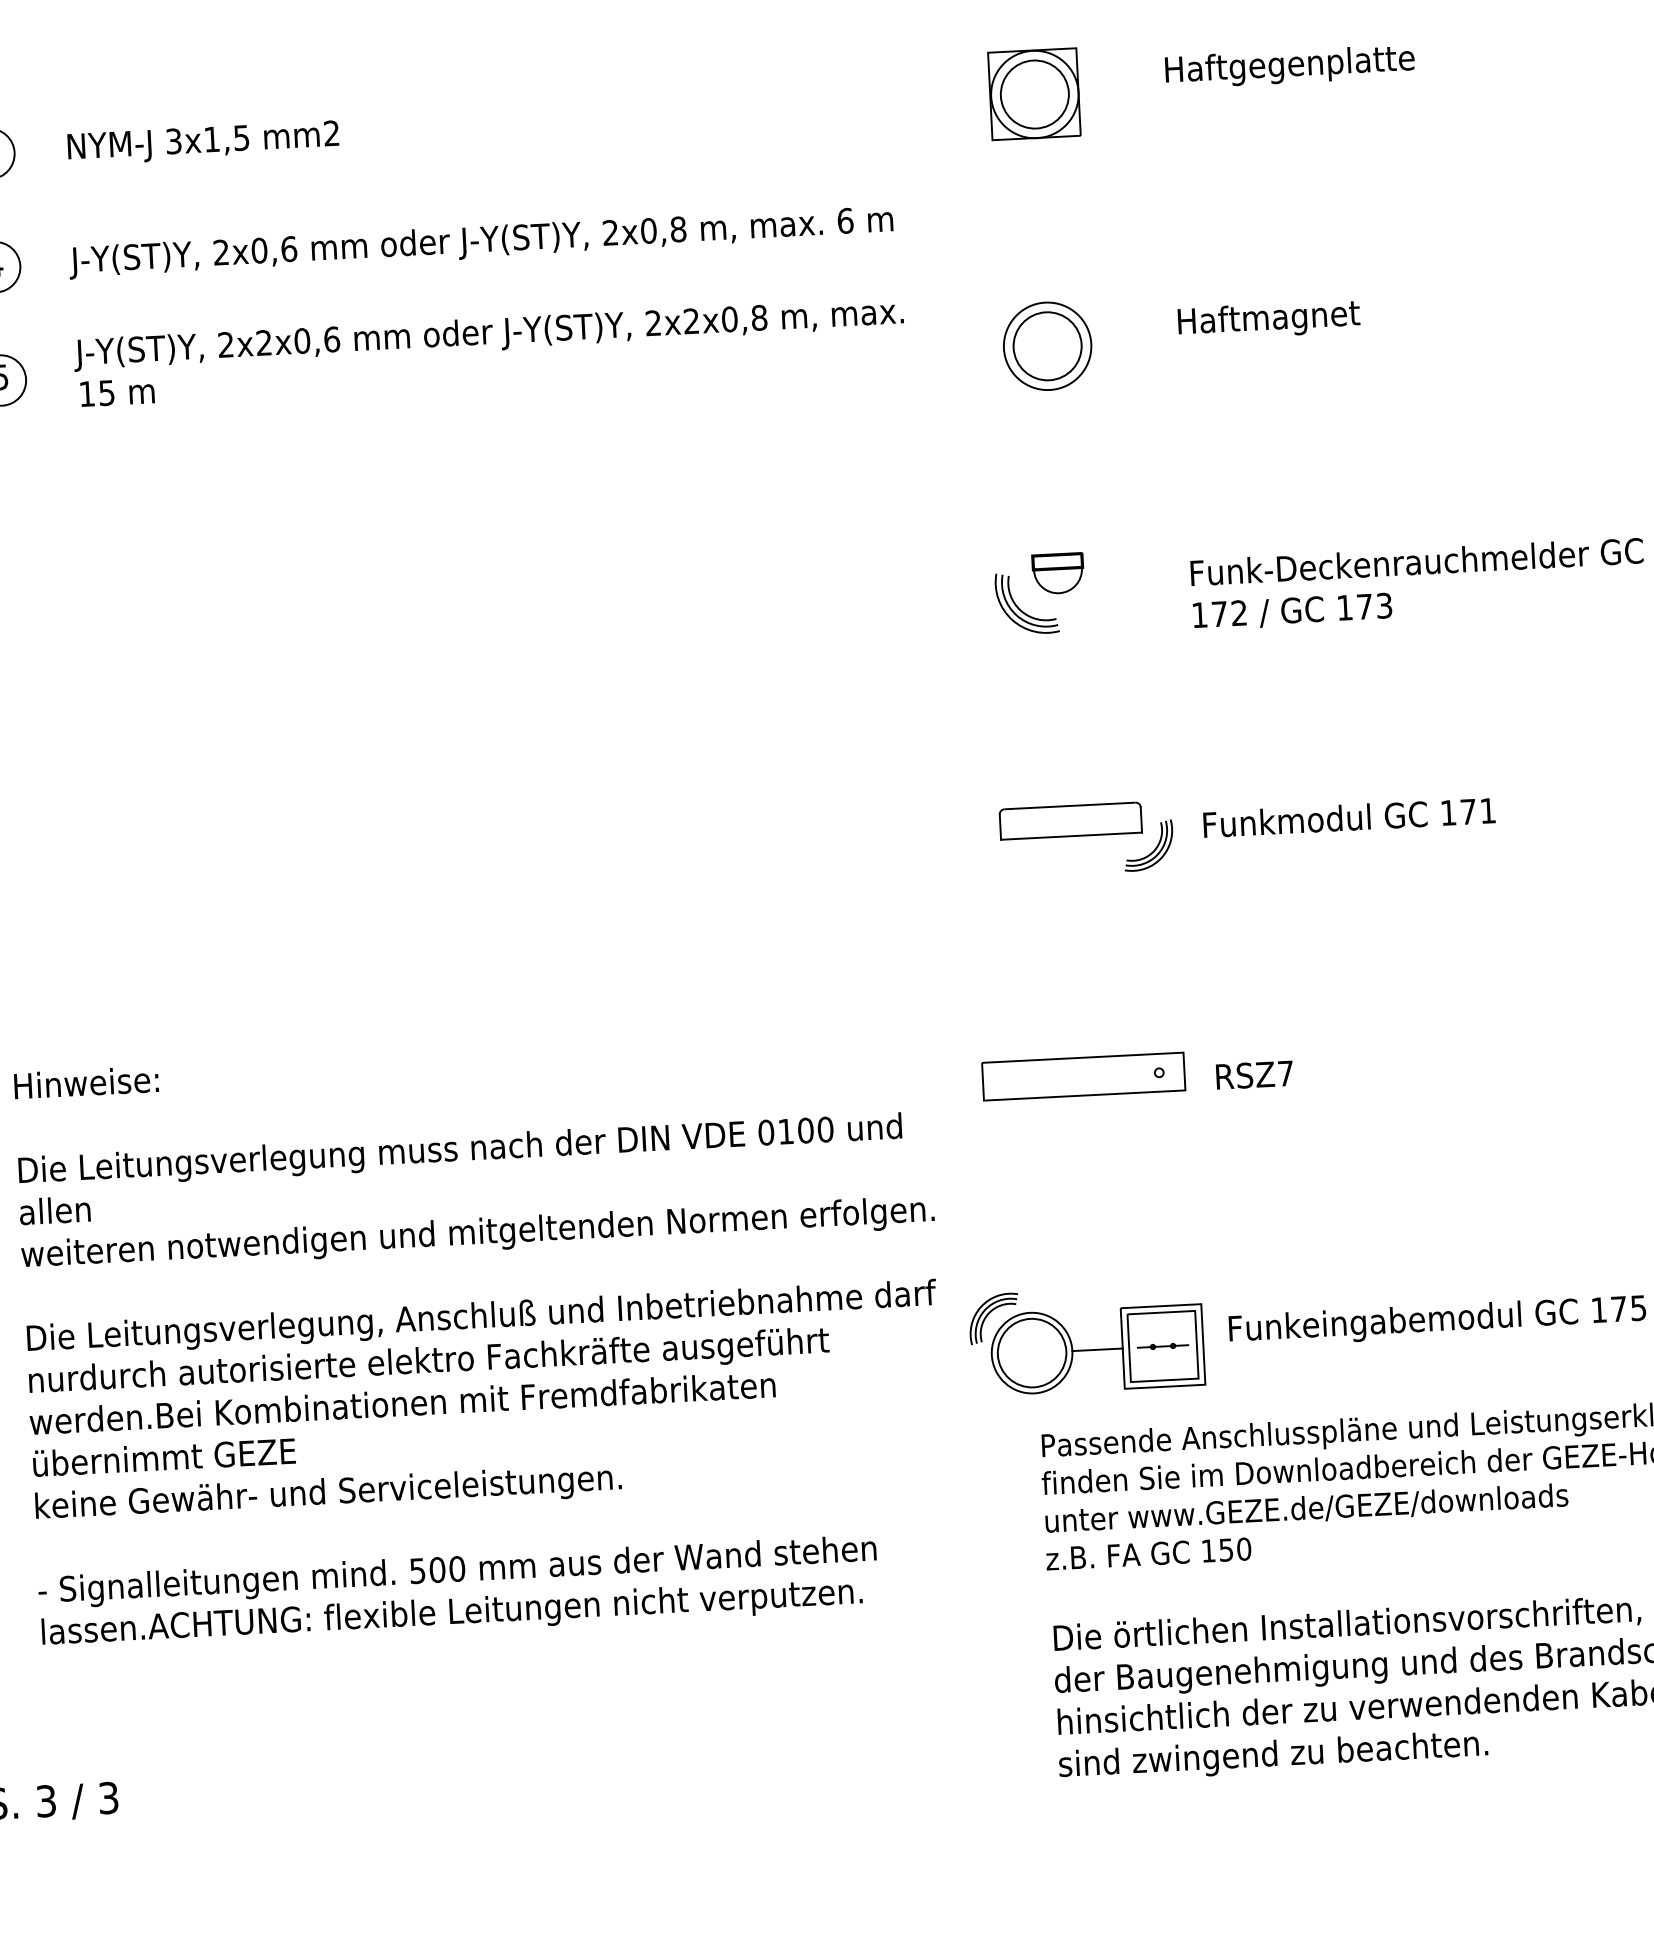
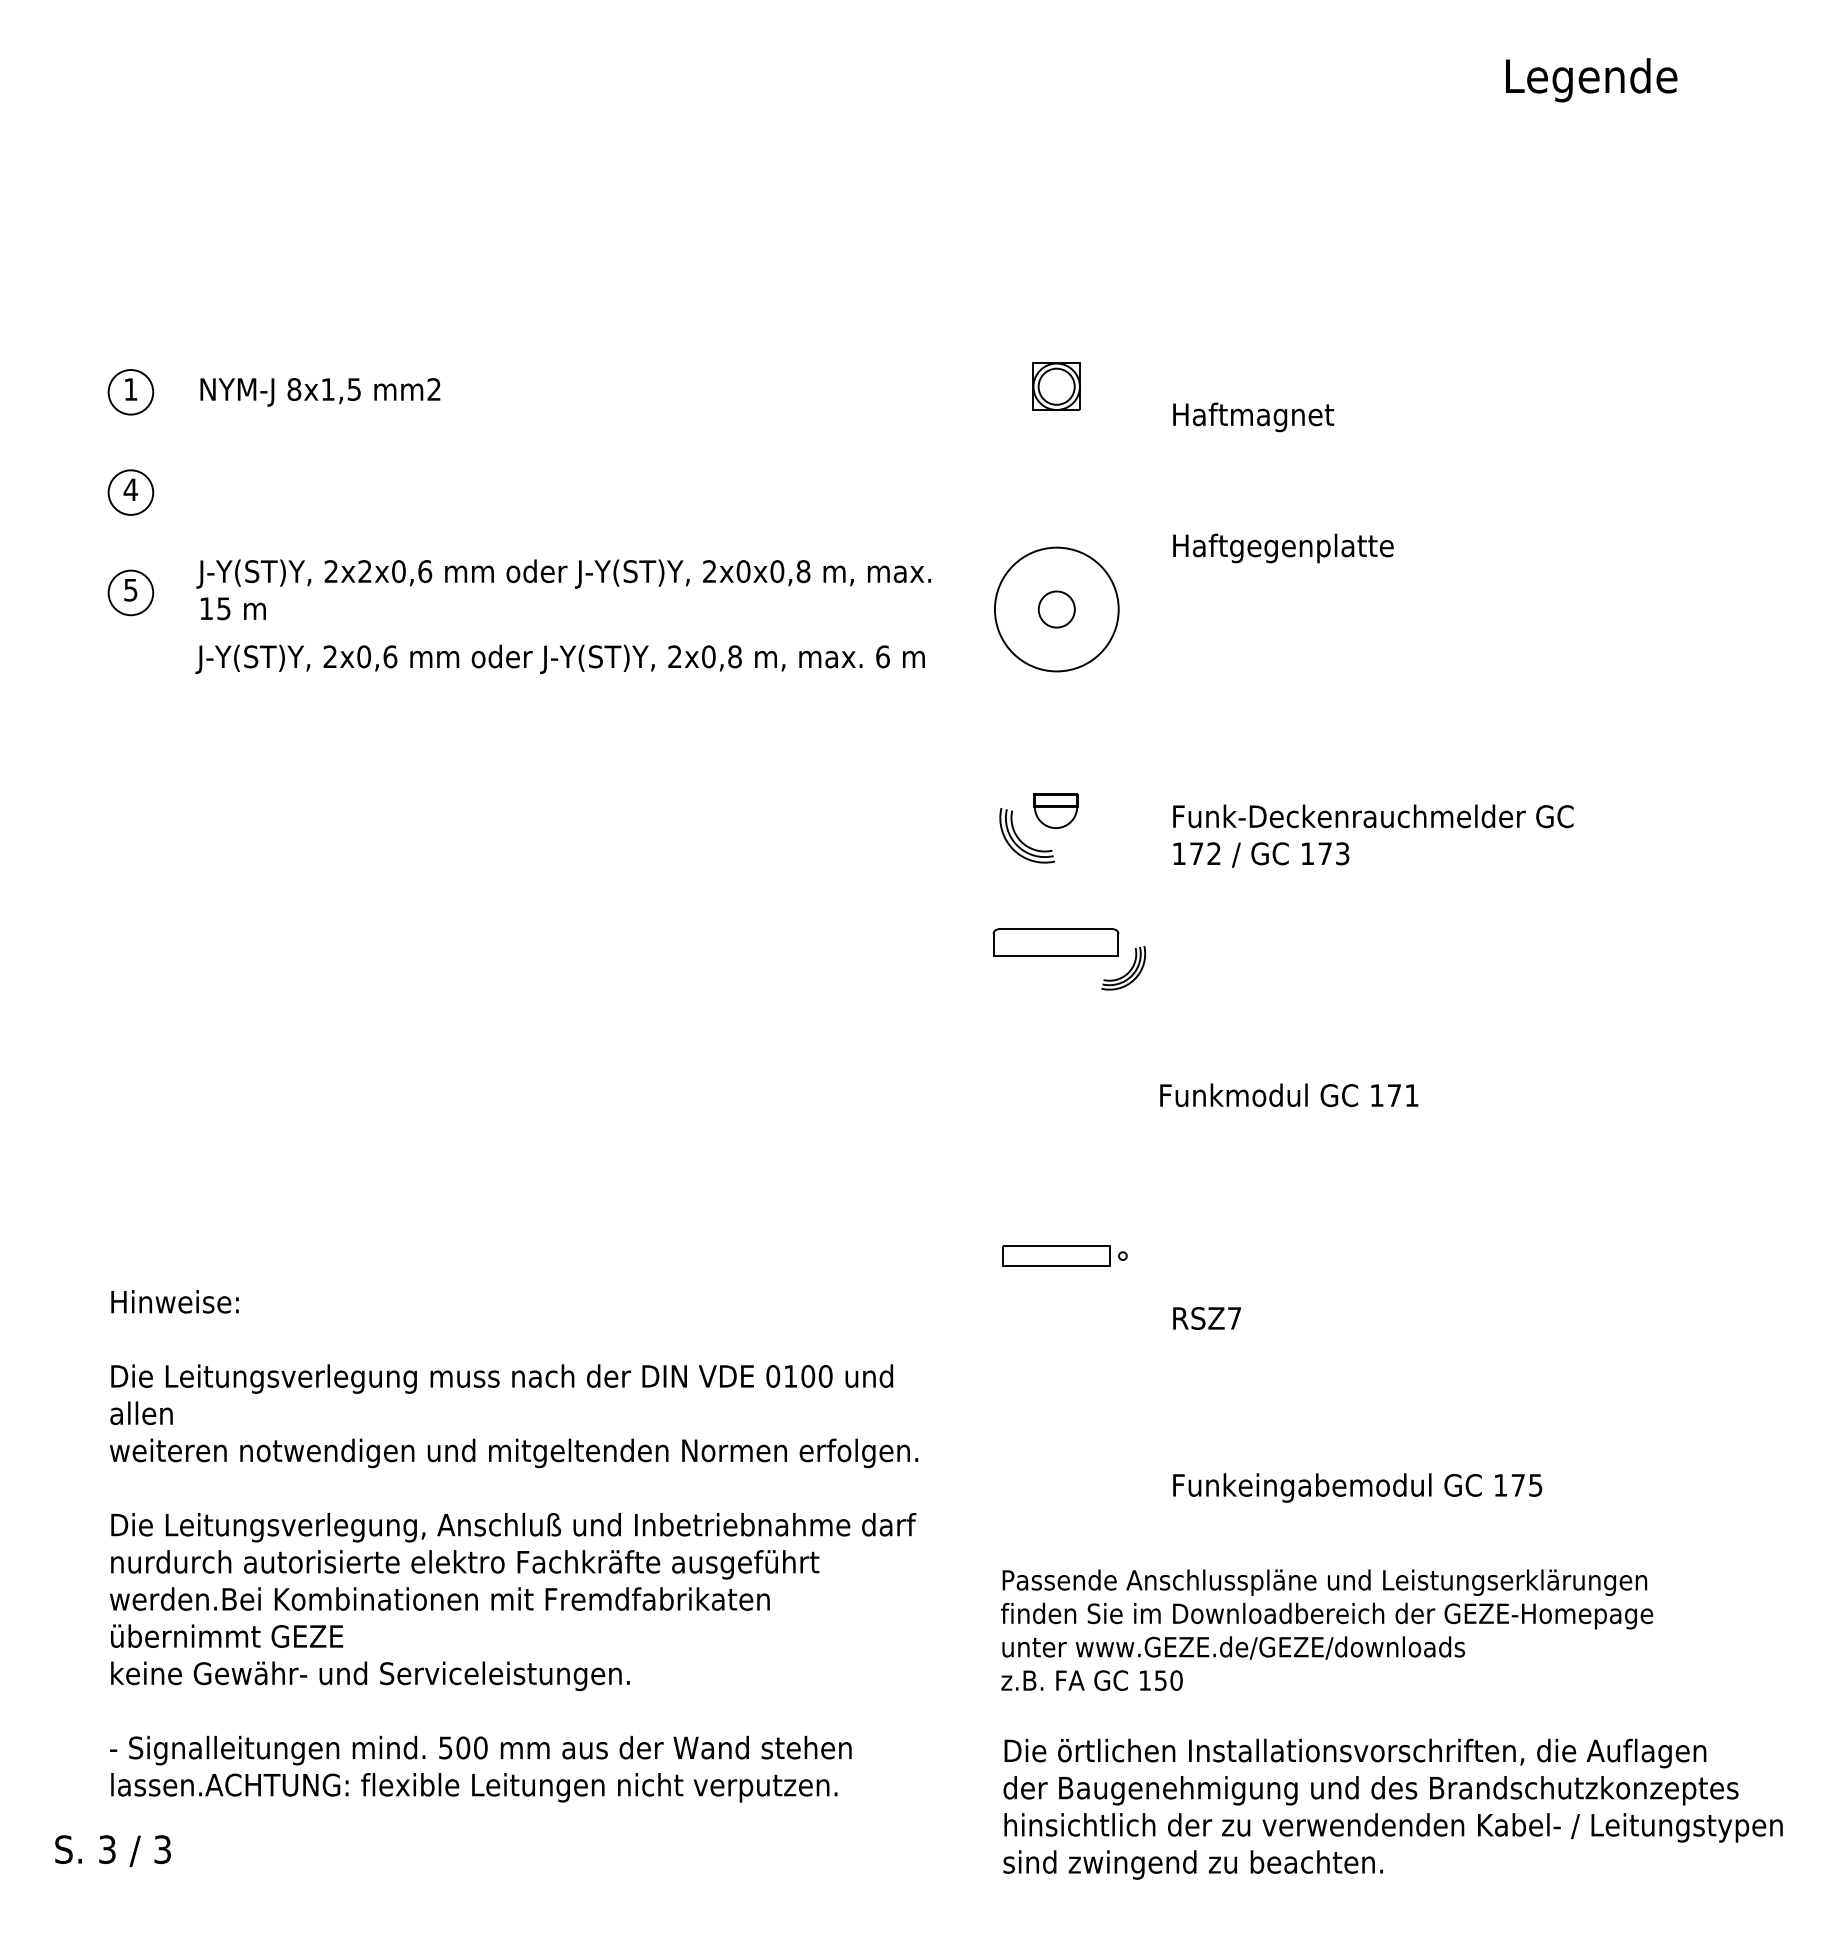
text: (1290, 66) -> (1283, 548), moved
part: (1034, 94) -> (1056, 386), size x0.6
text: (174, 141) -> (294, 389), 3x1,5 -> 8x1,5
text: (480, 241) -> (559, 658), moved
text: (1269, 320) -> (1253, 417), moved
text: (691, 321) -> (743, 571), 2x2x0,8 -> 2x0x0,8
circle: (1047, 346) -> (1056, 609), size x0.6
circle: (1047, 346) -> (1056, 609), size x1.6
text: (1349, 816) -> (1289, 1094), moved
part: (1086, 839) -> (1069, 959), moved
part: (1083, 1075) -> (1055, 1255), size x0.6
text: (1254, 1075) -> (1206, 1318), moved
text: (483, 1339) -> (514, 1546), moved
part: (1086, 1349) -> (1046, 1497), removed

